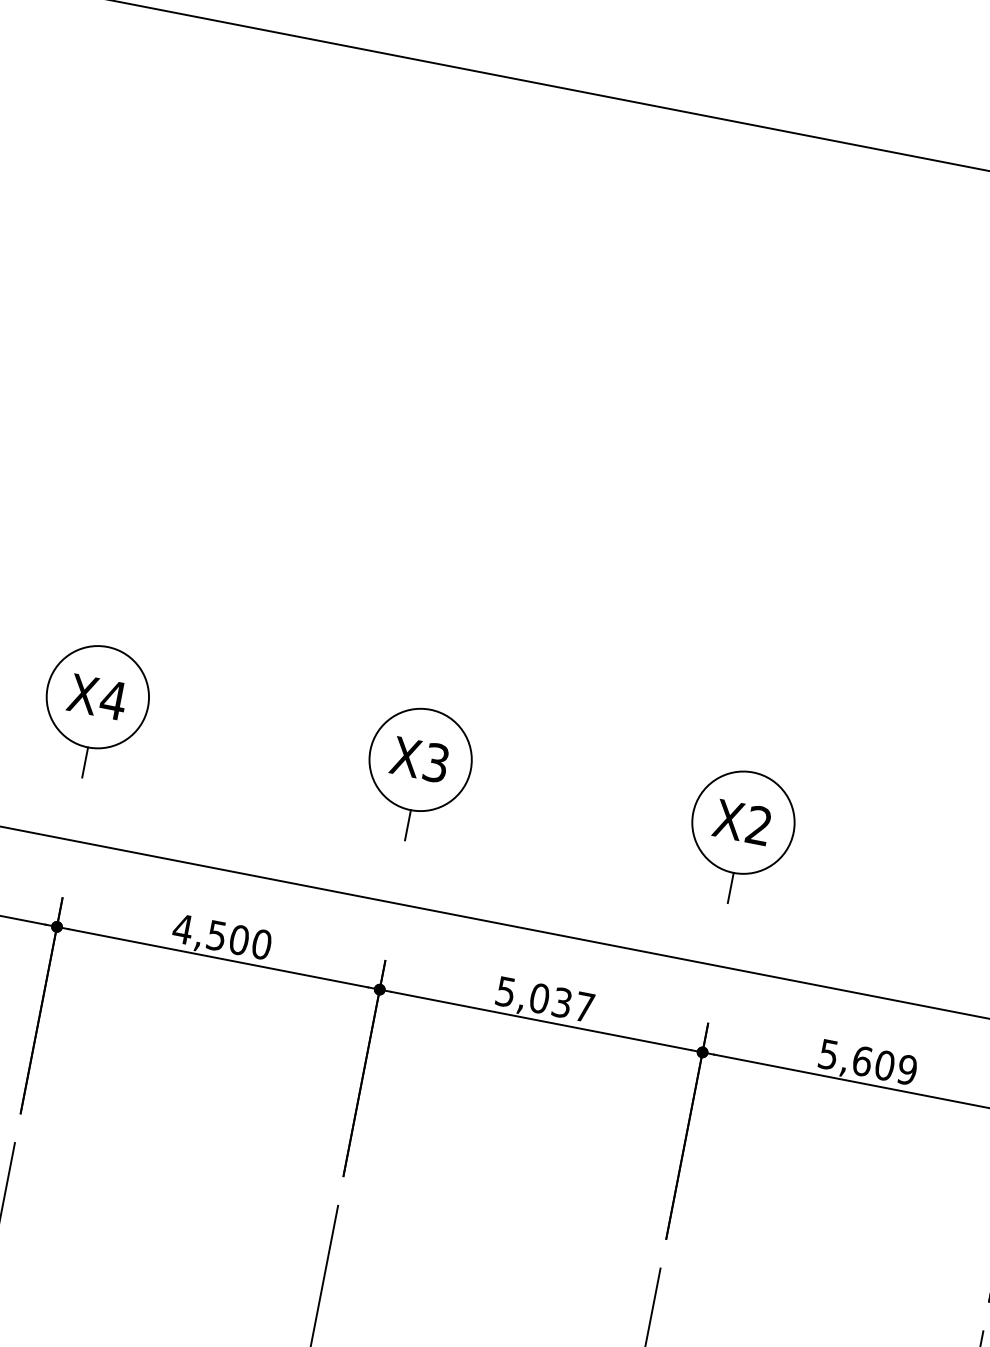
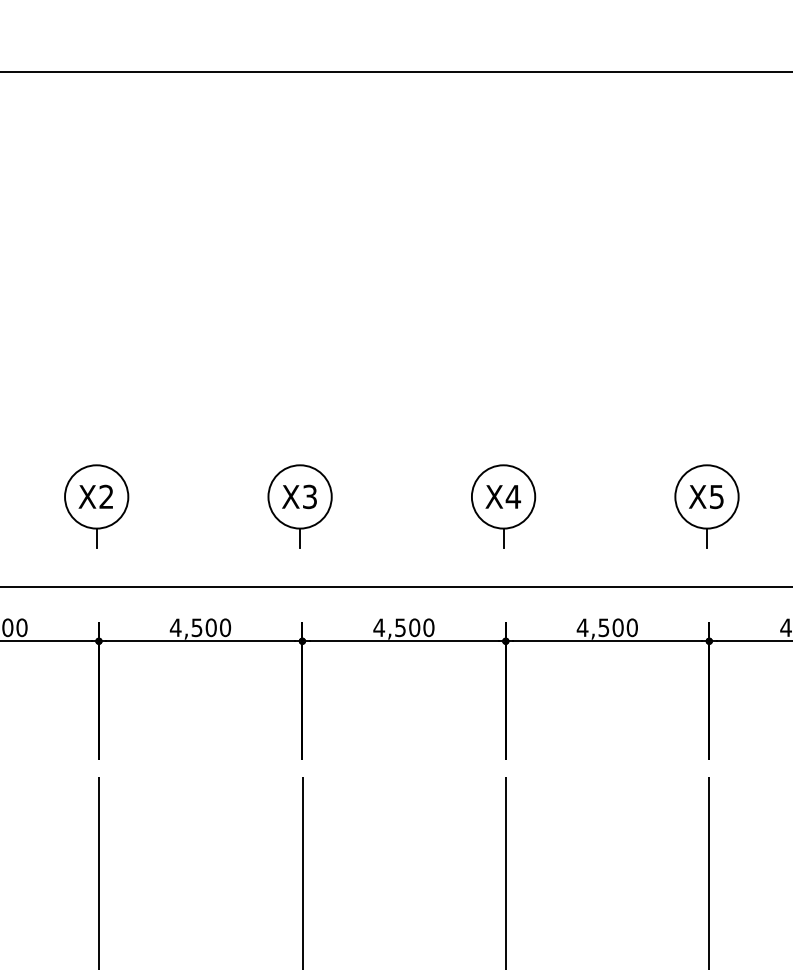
text: (113, 699) -> (106, 496), X4 -> X2
text: (759, 825) -> (513, 496), X2 -> X4
text: (544, 998) -> (403, 627), 5,037 -> 4,500
text: (866, 1061) -> (606, 627), 5,609 -> 4,500

